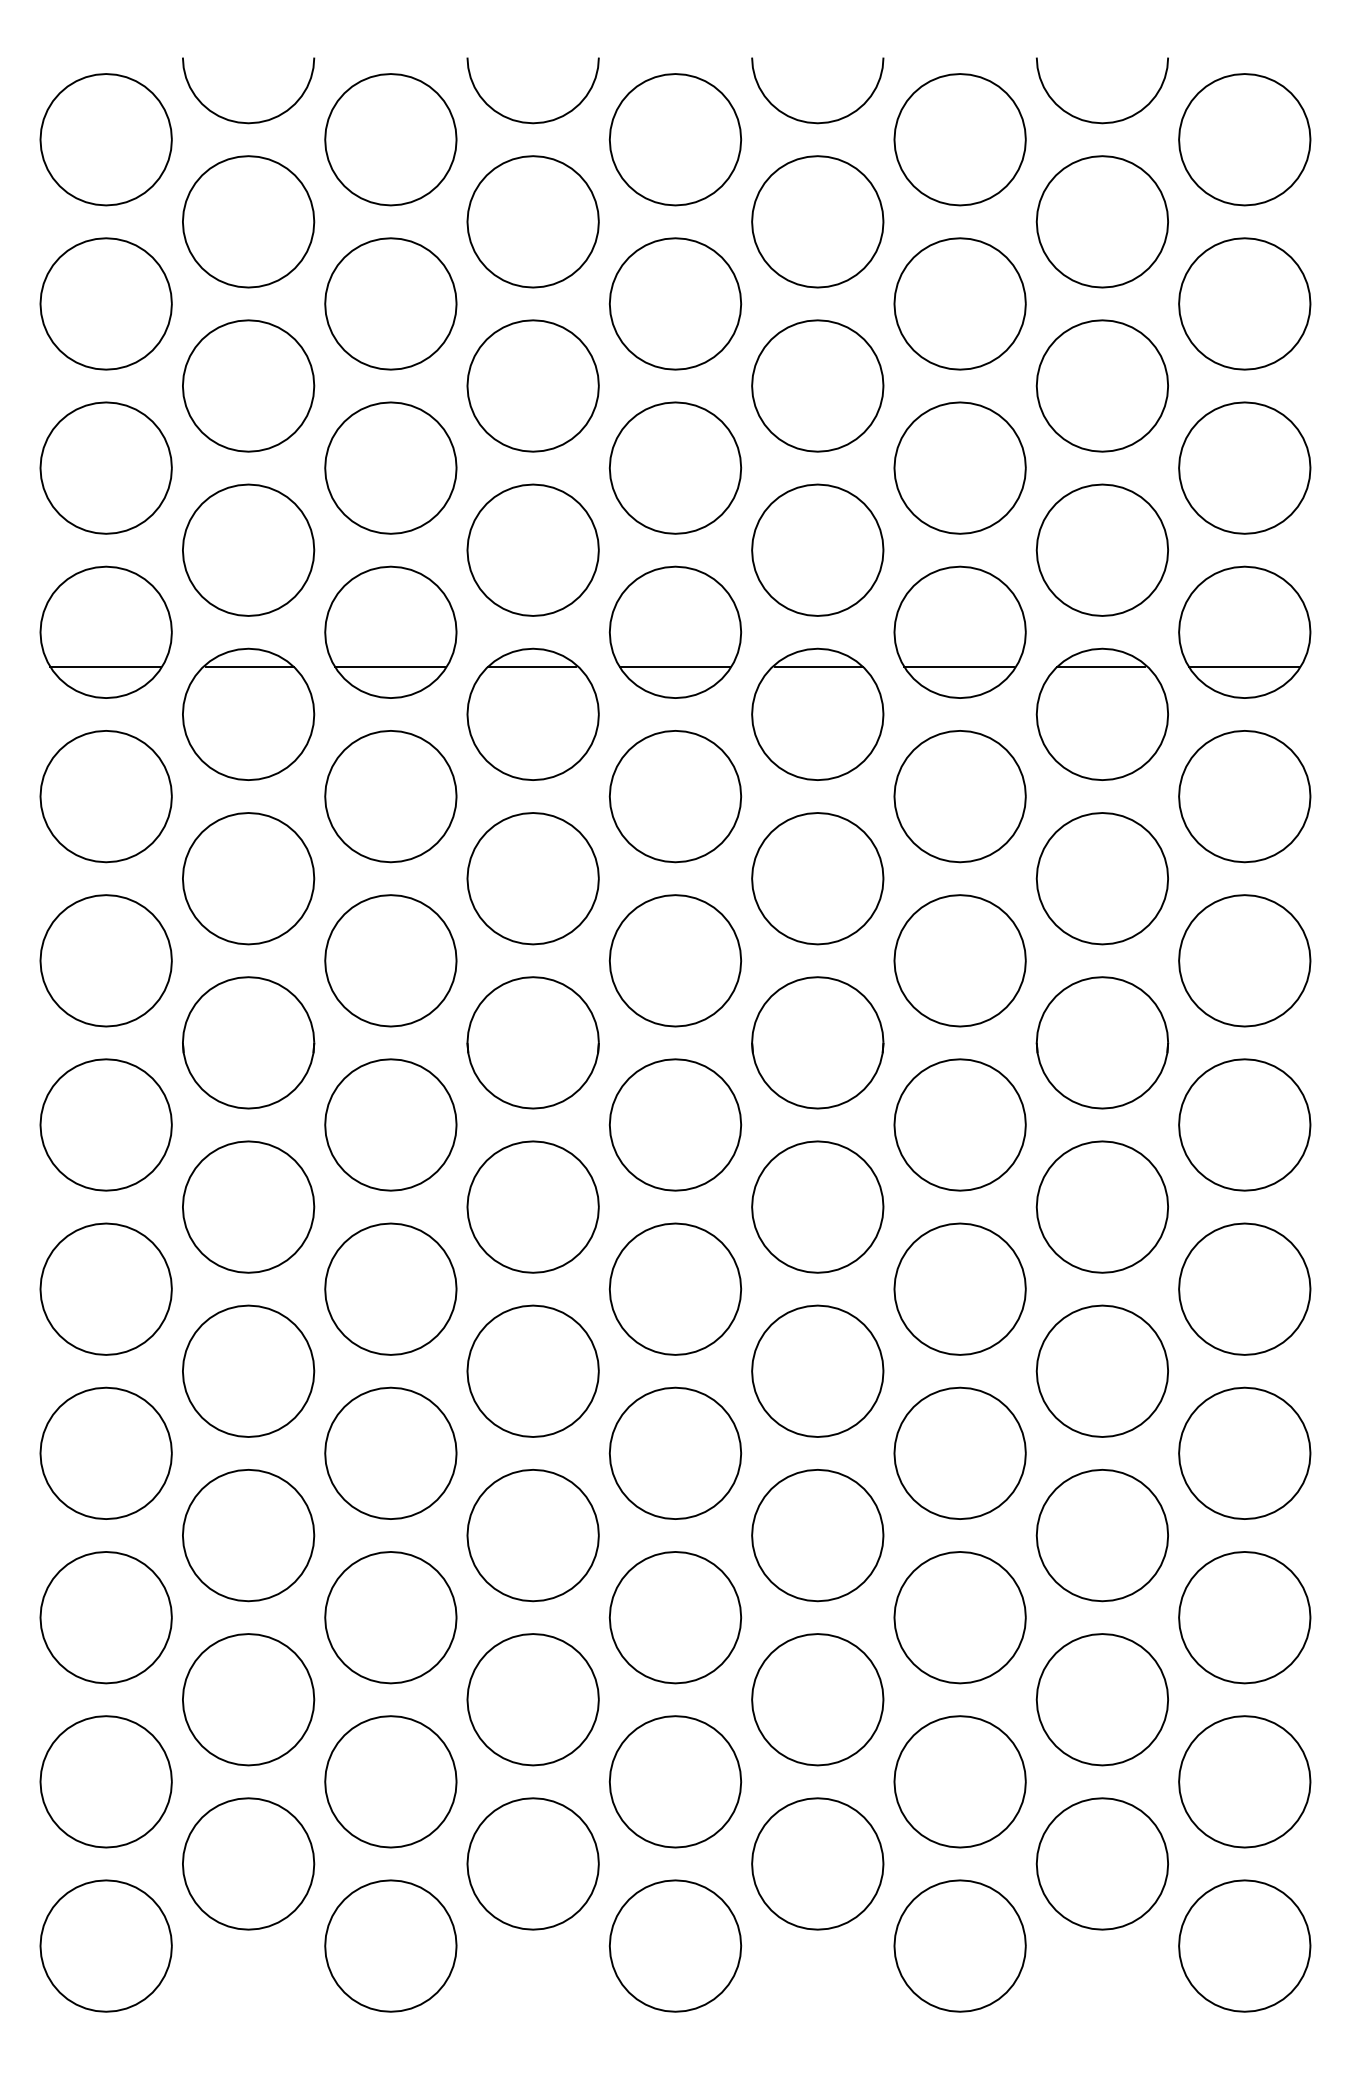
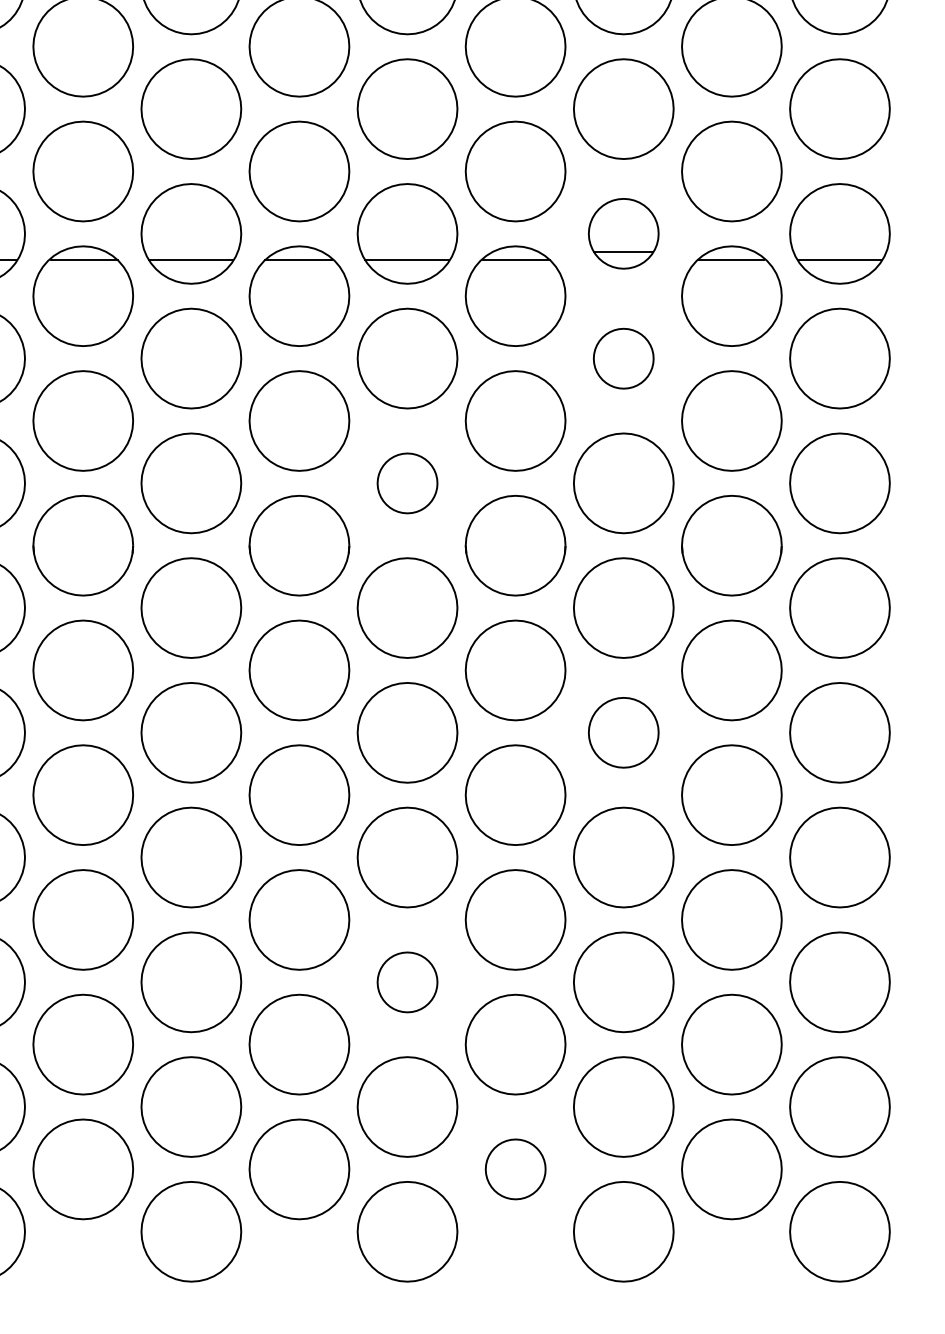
part: (959, 631) -> (623, 233), size x0.7
part: (959, 796) -> (623, 358), size x0.6
part: (675, 960) -> (407, 483), size x0.6
part: (959, 1288) -> (623, 732), size x0.7
part: (675, 1617) -> (407, 982), size x0.6
part: (817, 1863) -> (515, 1169), size x0.6

